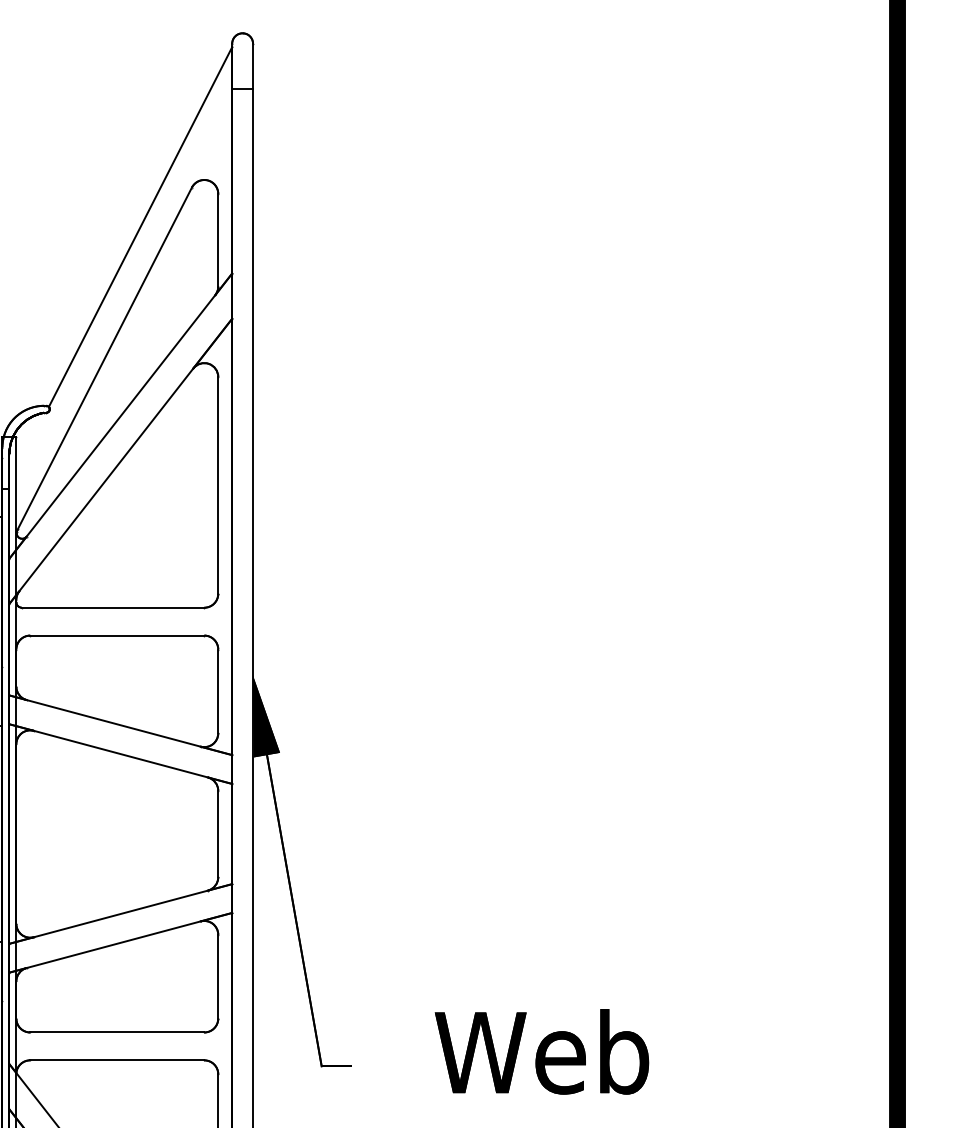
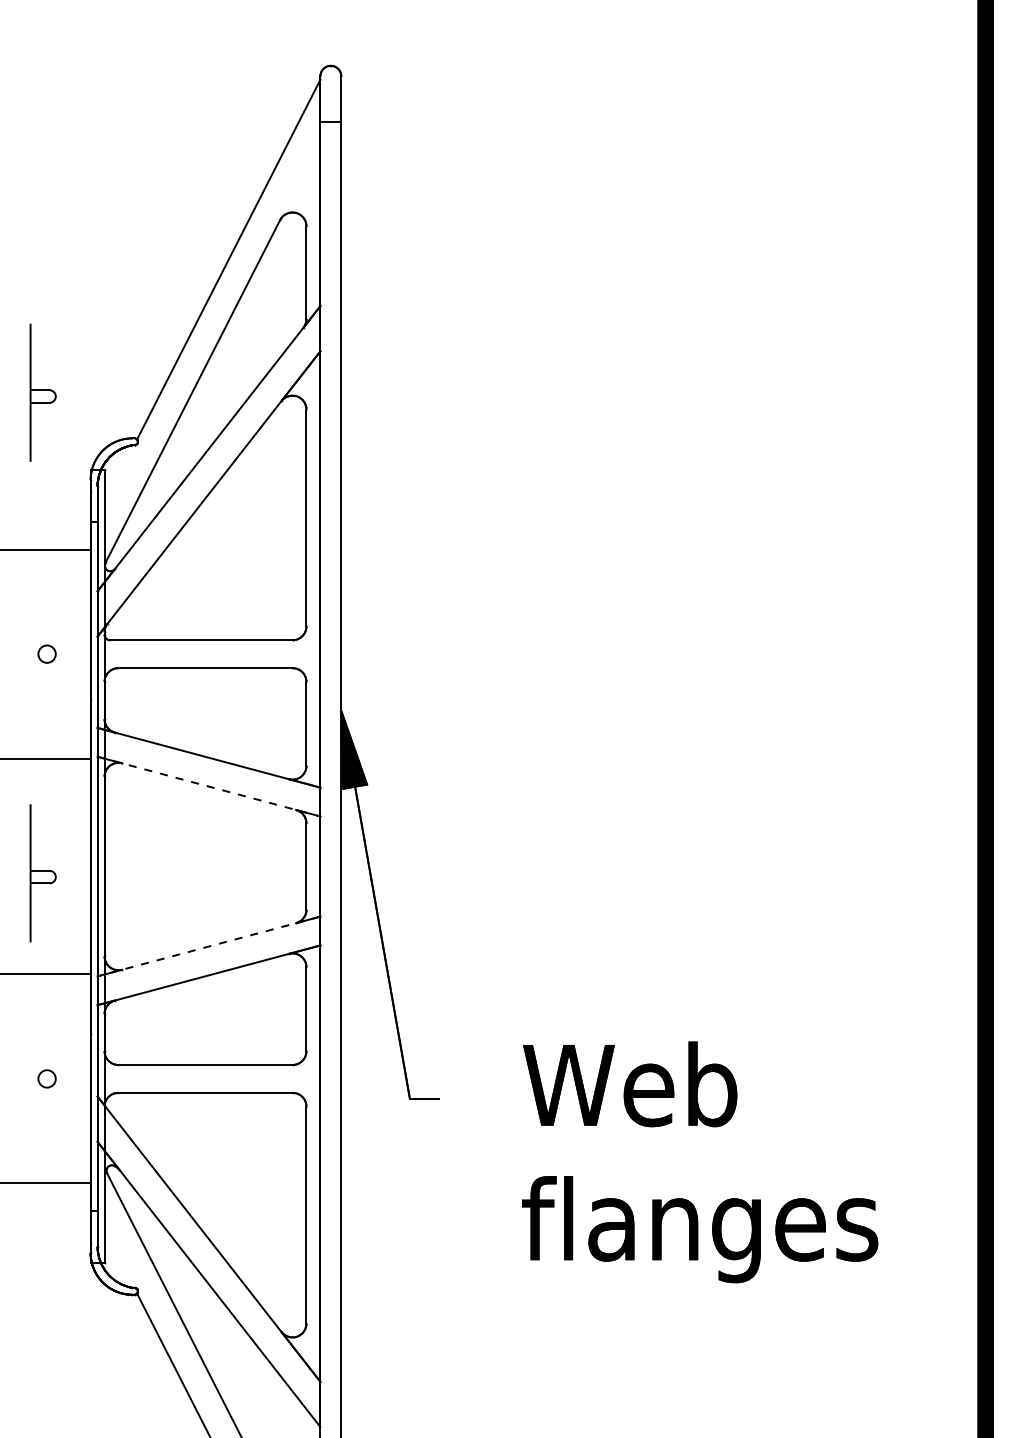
line: (121, 753) -> (209, 786), solid -> dashed
line: (120, 913) -> (208, 946), solid -> dashed

